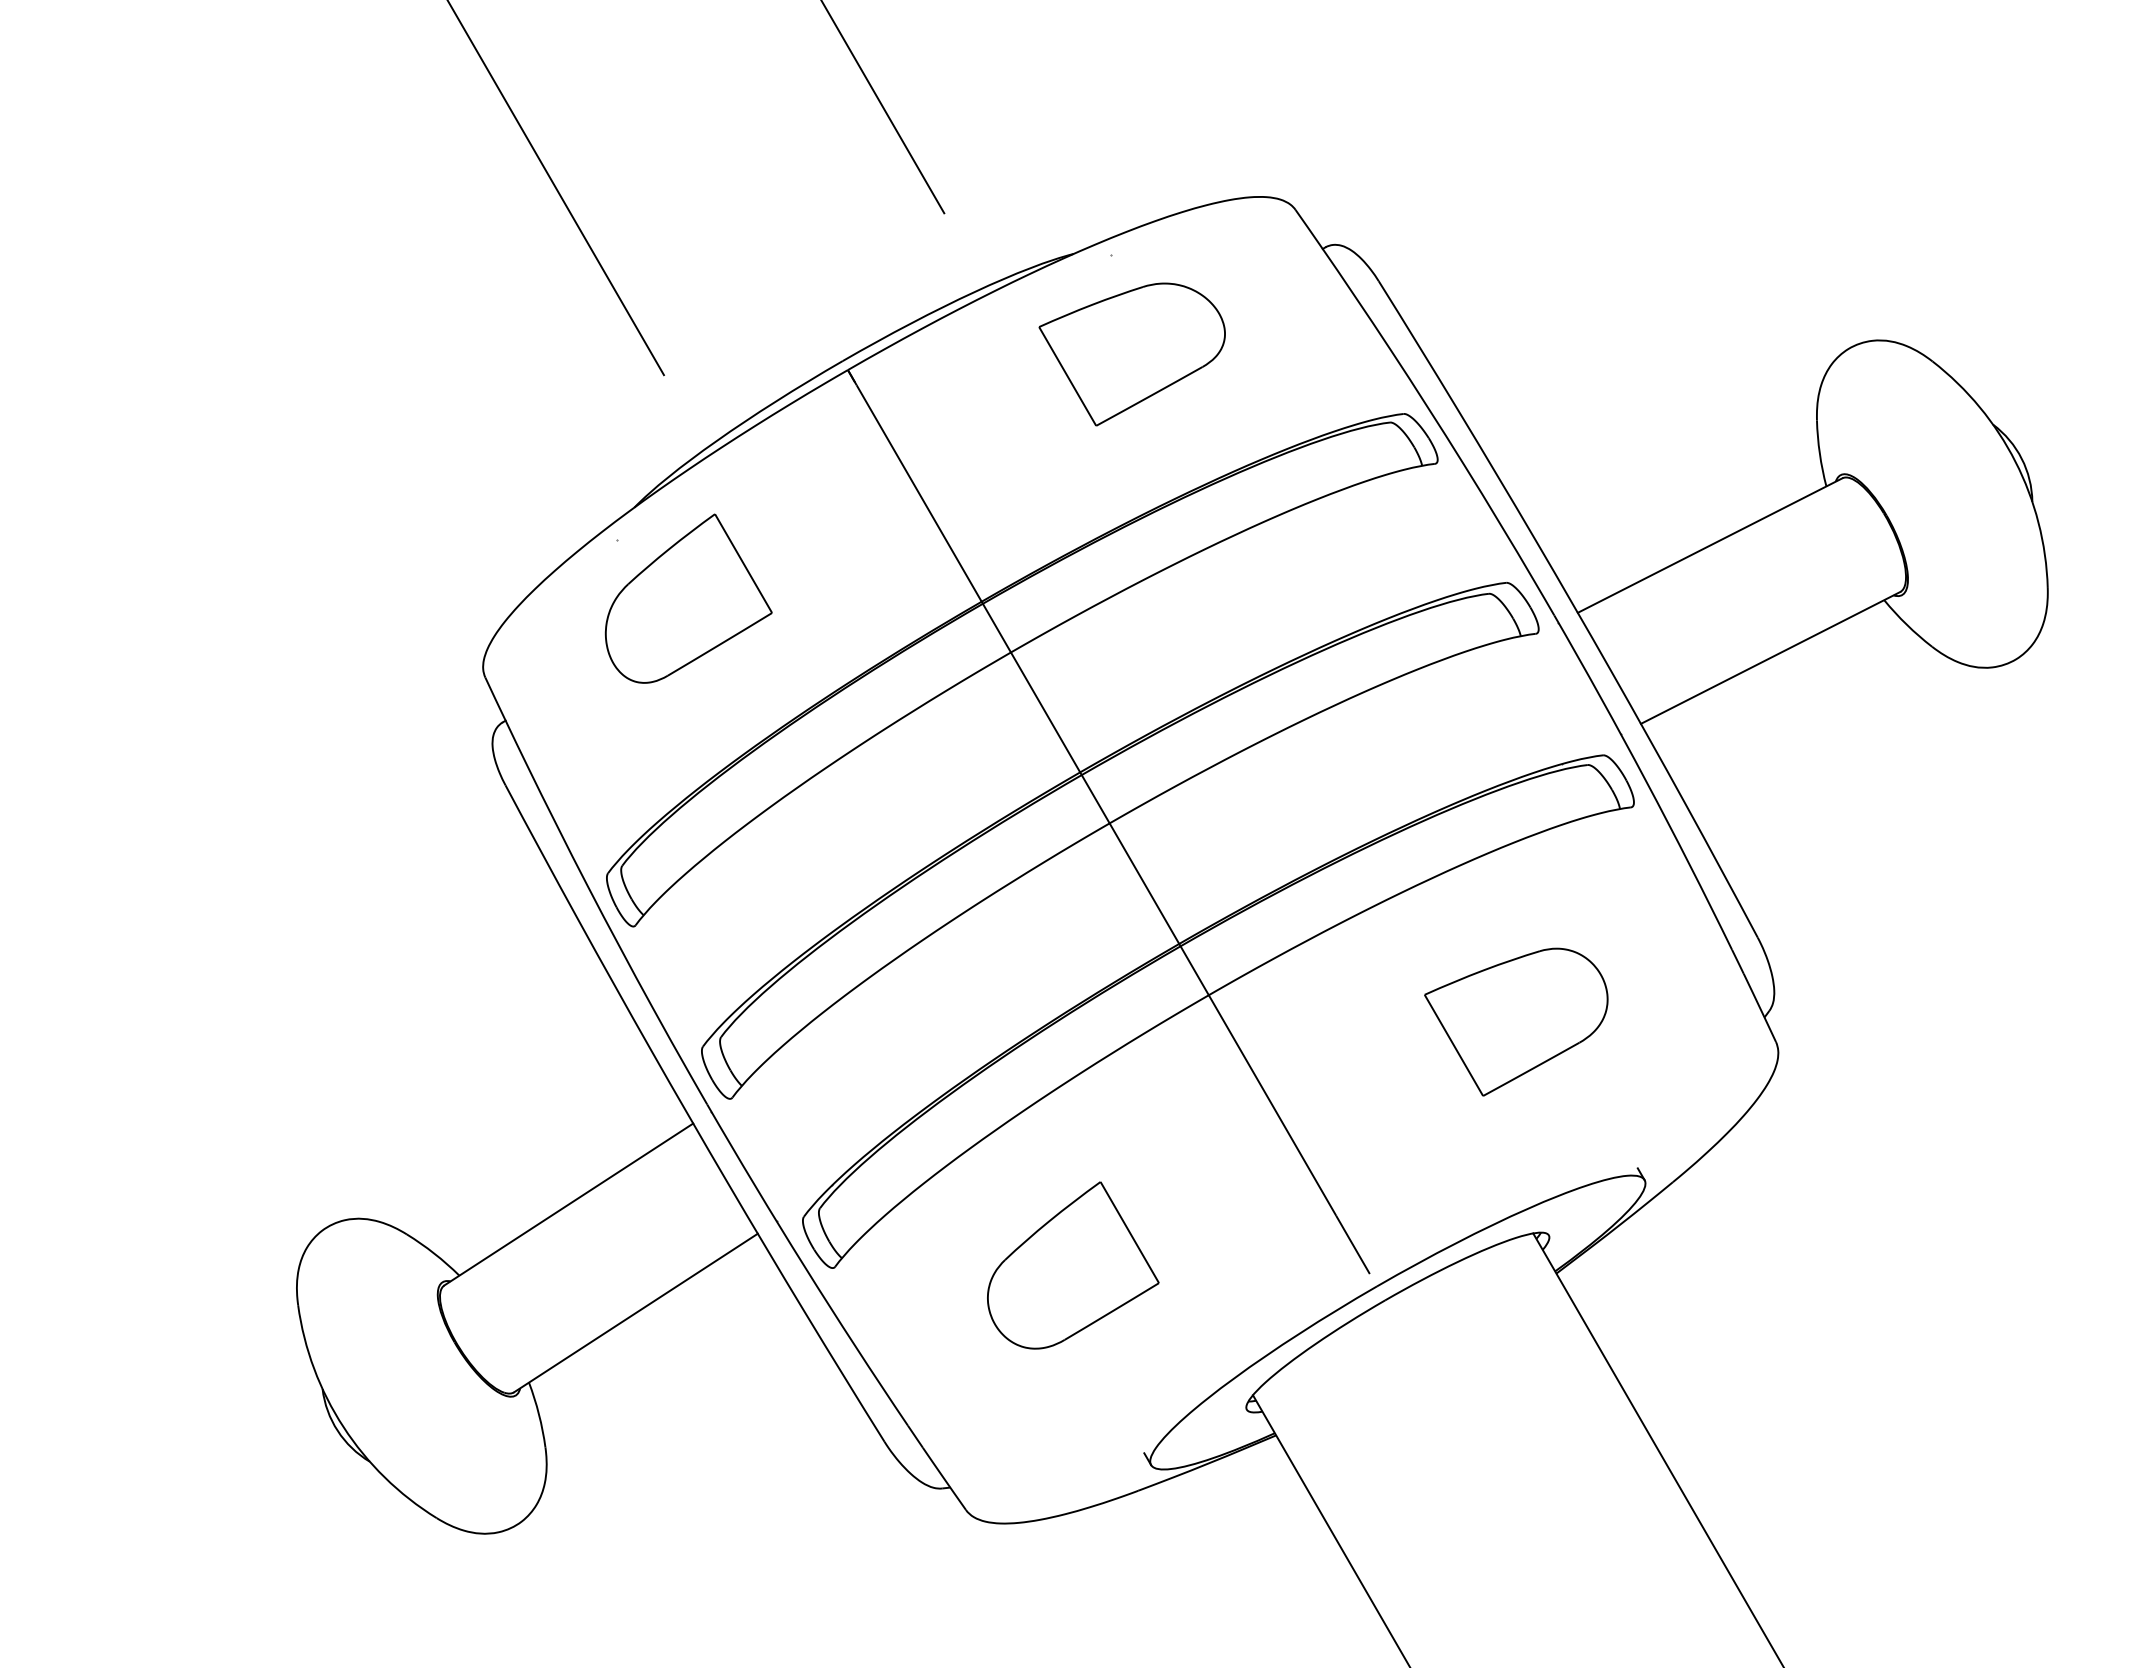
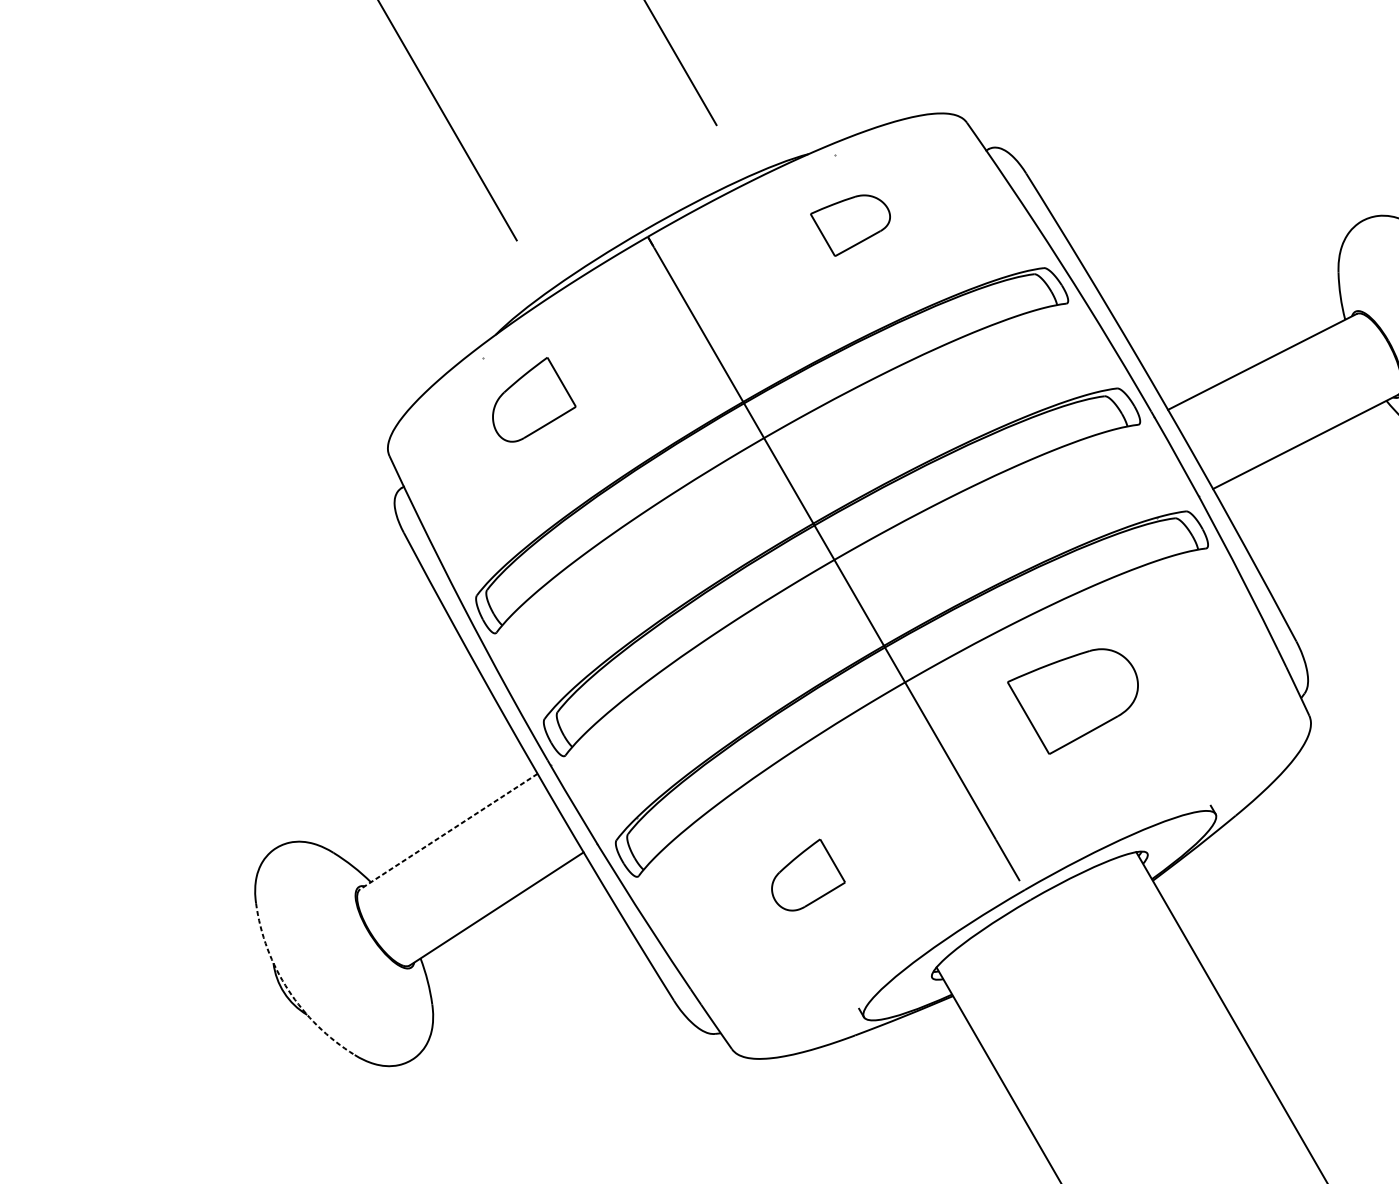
part: (1131, 354) -> (849, 225), size x0.6
part: (688, 598) -> (534, 399), size x0.7
part: (1516, 1021) -> (1073, 701), moved
line: (568, 1204) -> (448, 831), solid -> dashed
part: (1073, 1265) -> (808, 875), size x0.6
arc: (343, 1427) -> (288, 990), solid -> dashed

